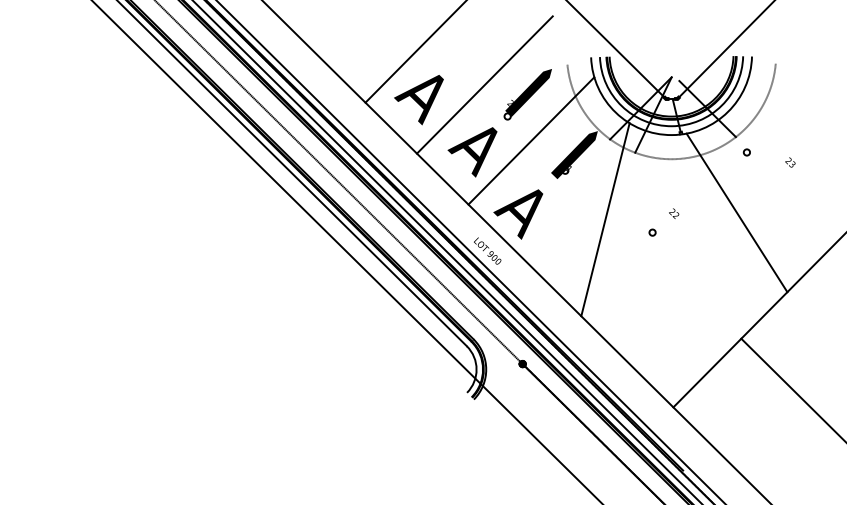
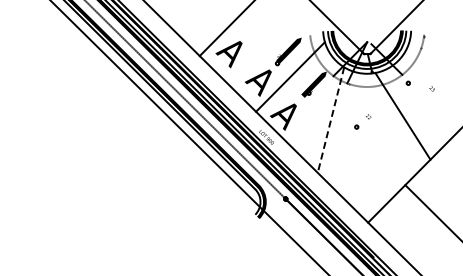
line: (483, 83) -> (264, 45), removed
line: (604, 220) -> (330, 120), solid -> dashed

